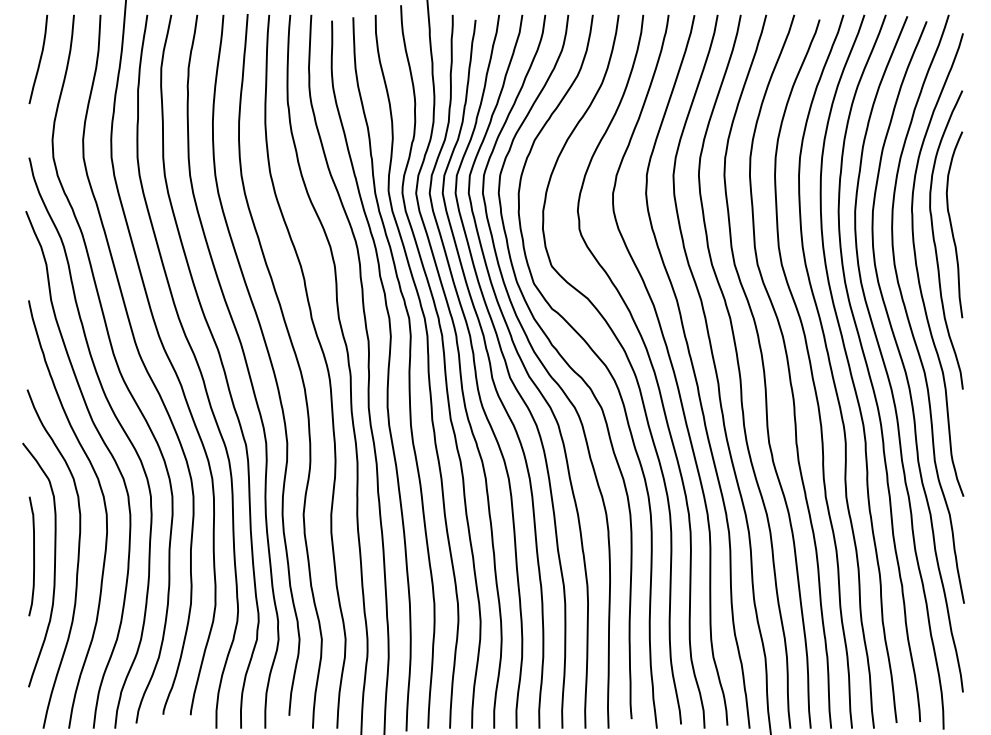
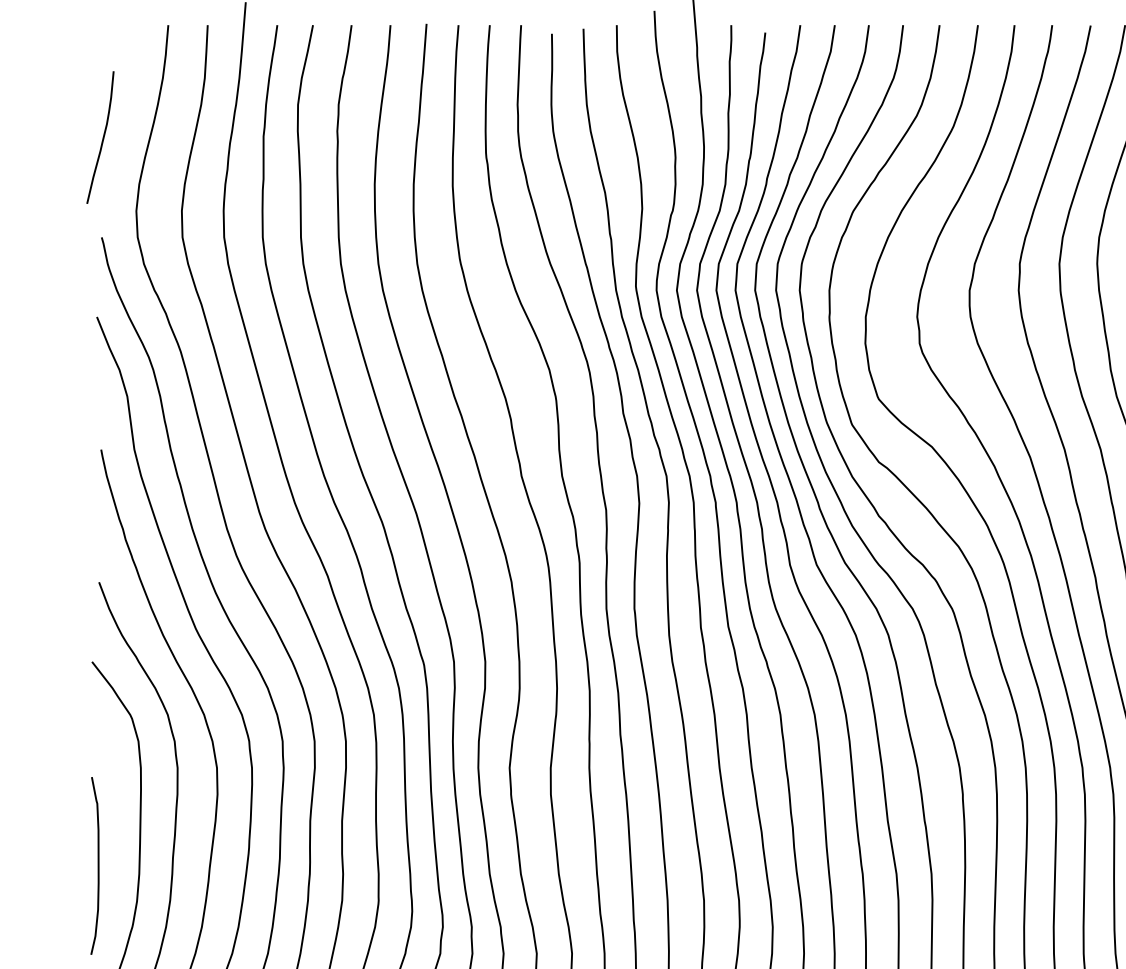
curve: (39, 58) -> (102, 136), moved
curve: (33, 556) -> (97, 865), moved

